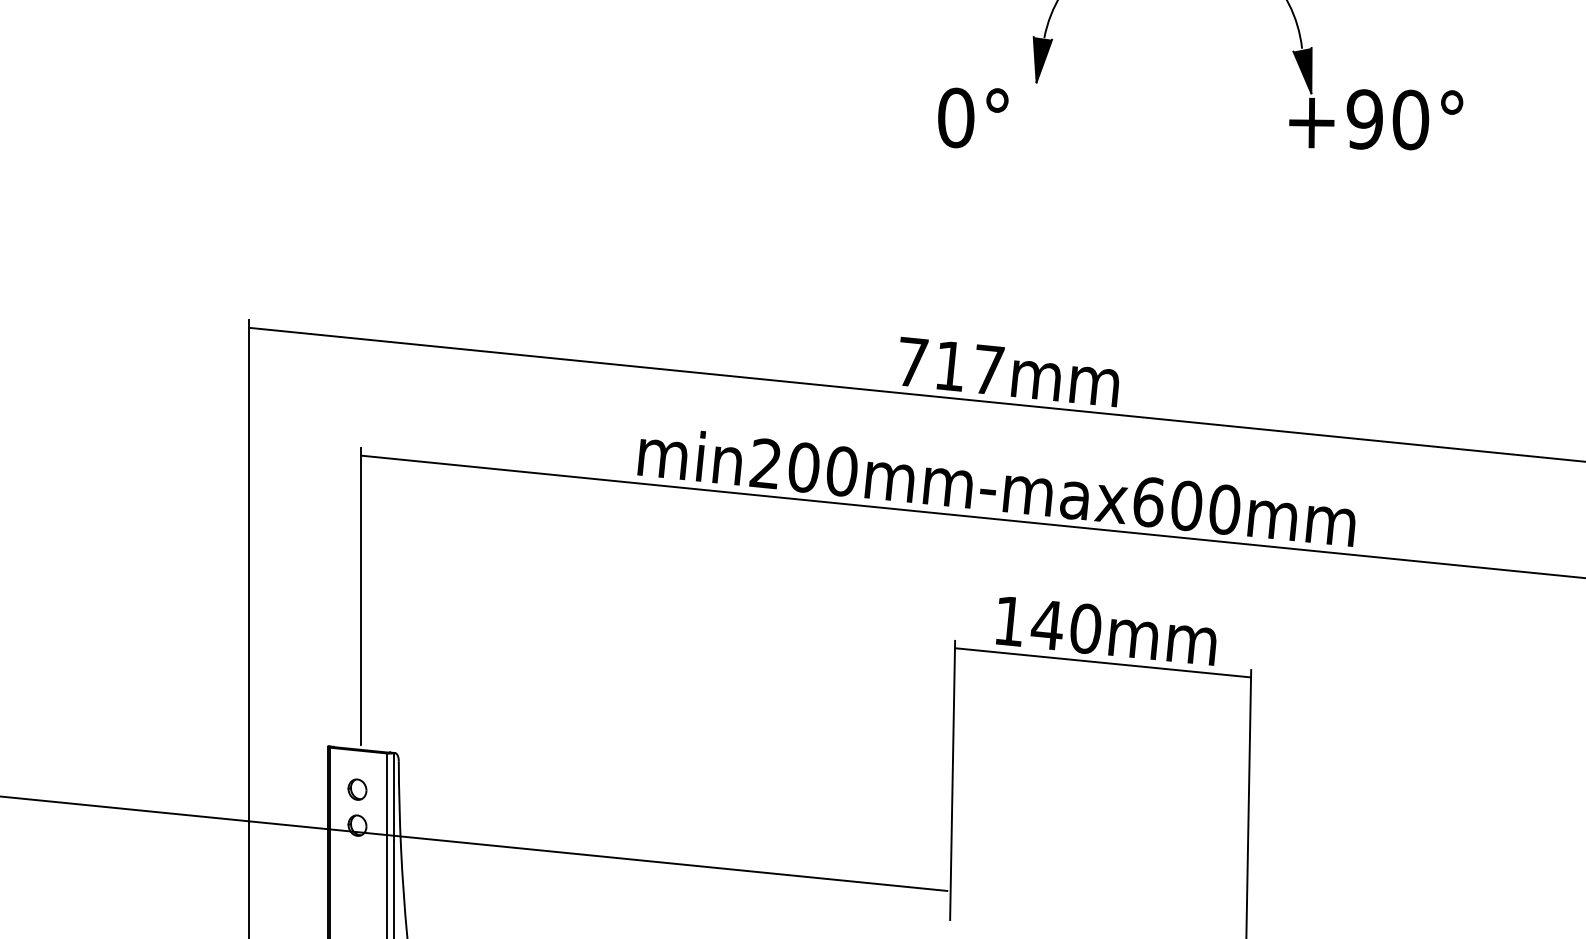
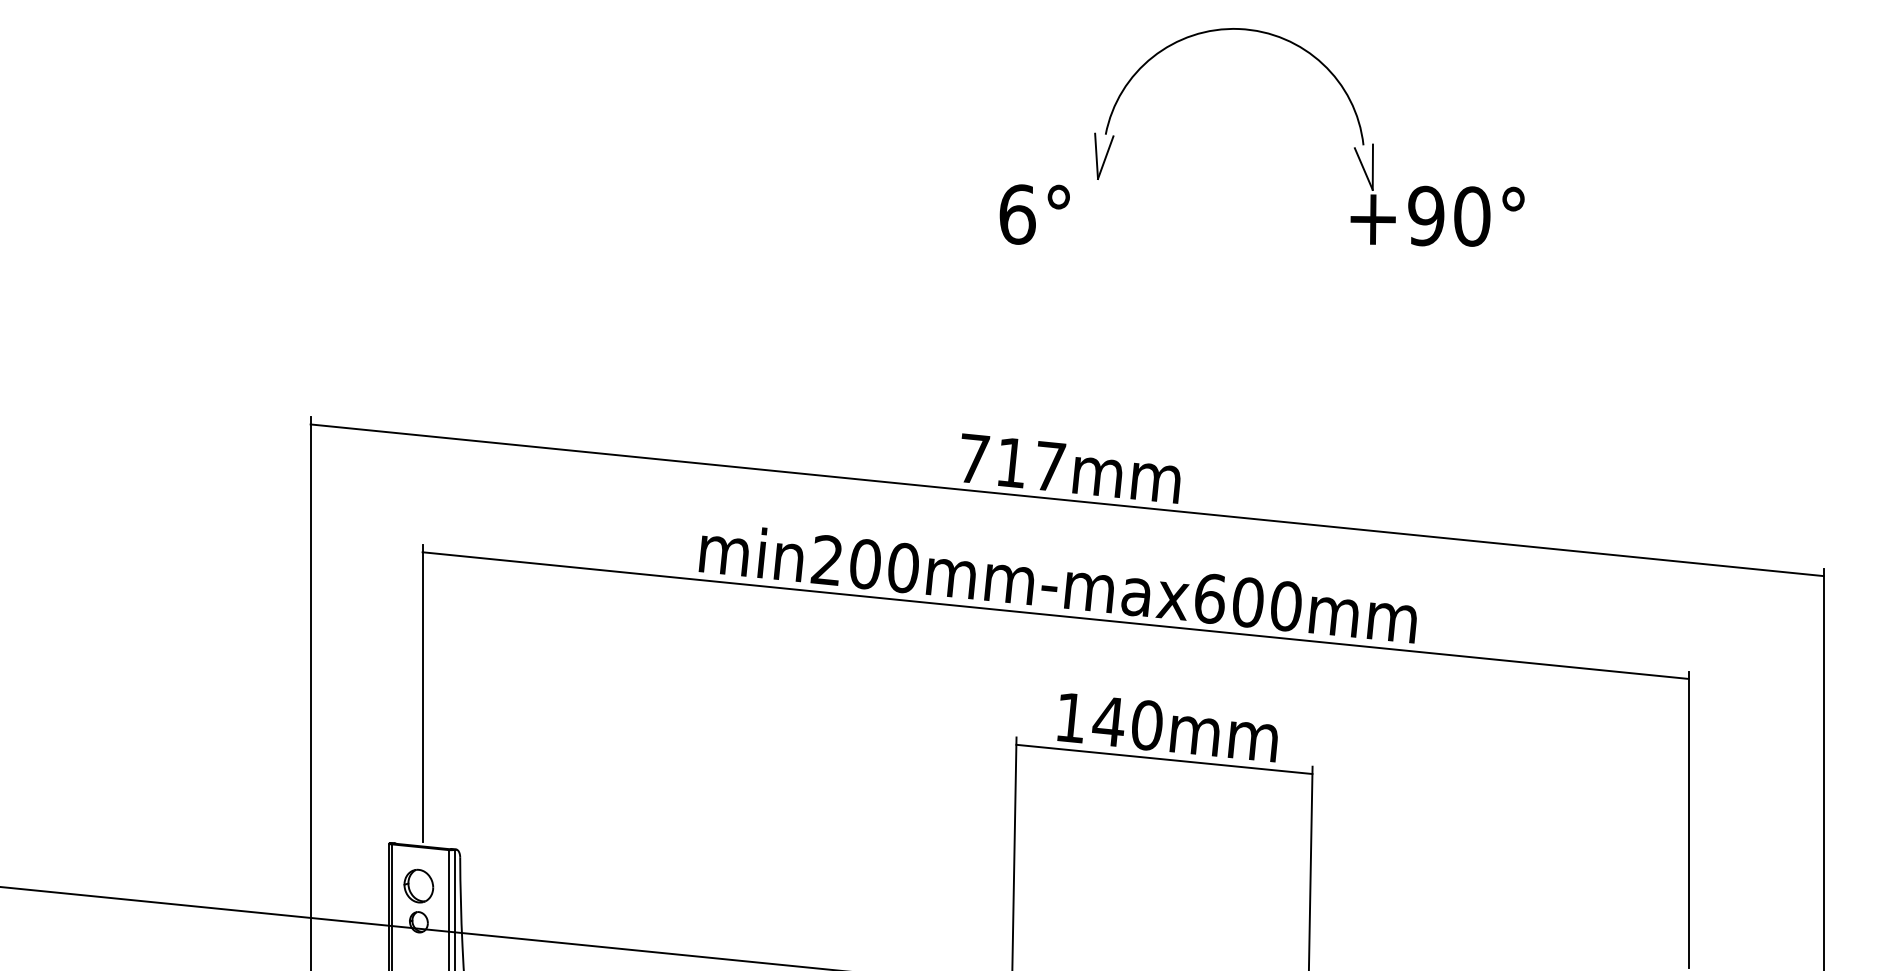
fill: (1043, 58) -> (1104, 155), removed
fill: (1302, 69) -> (1363, 166), removed
text: (956, 117) -> (1017, 214), 0° -> 6°
part: (357, 789) -> (418, 886), size x1.6

